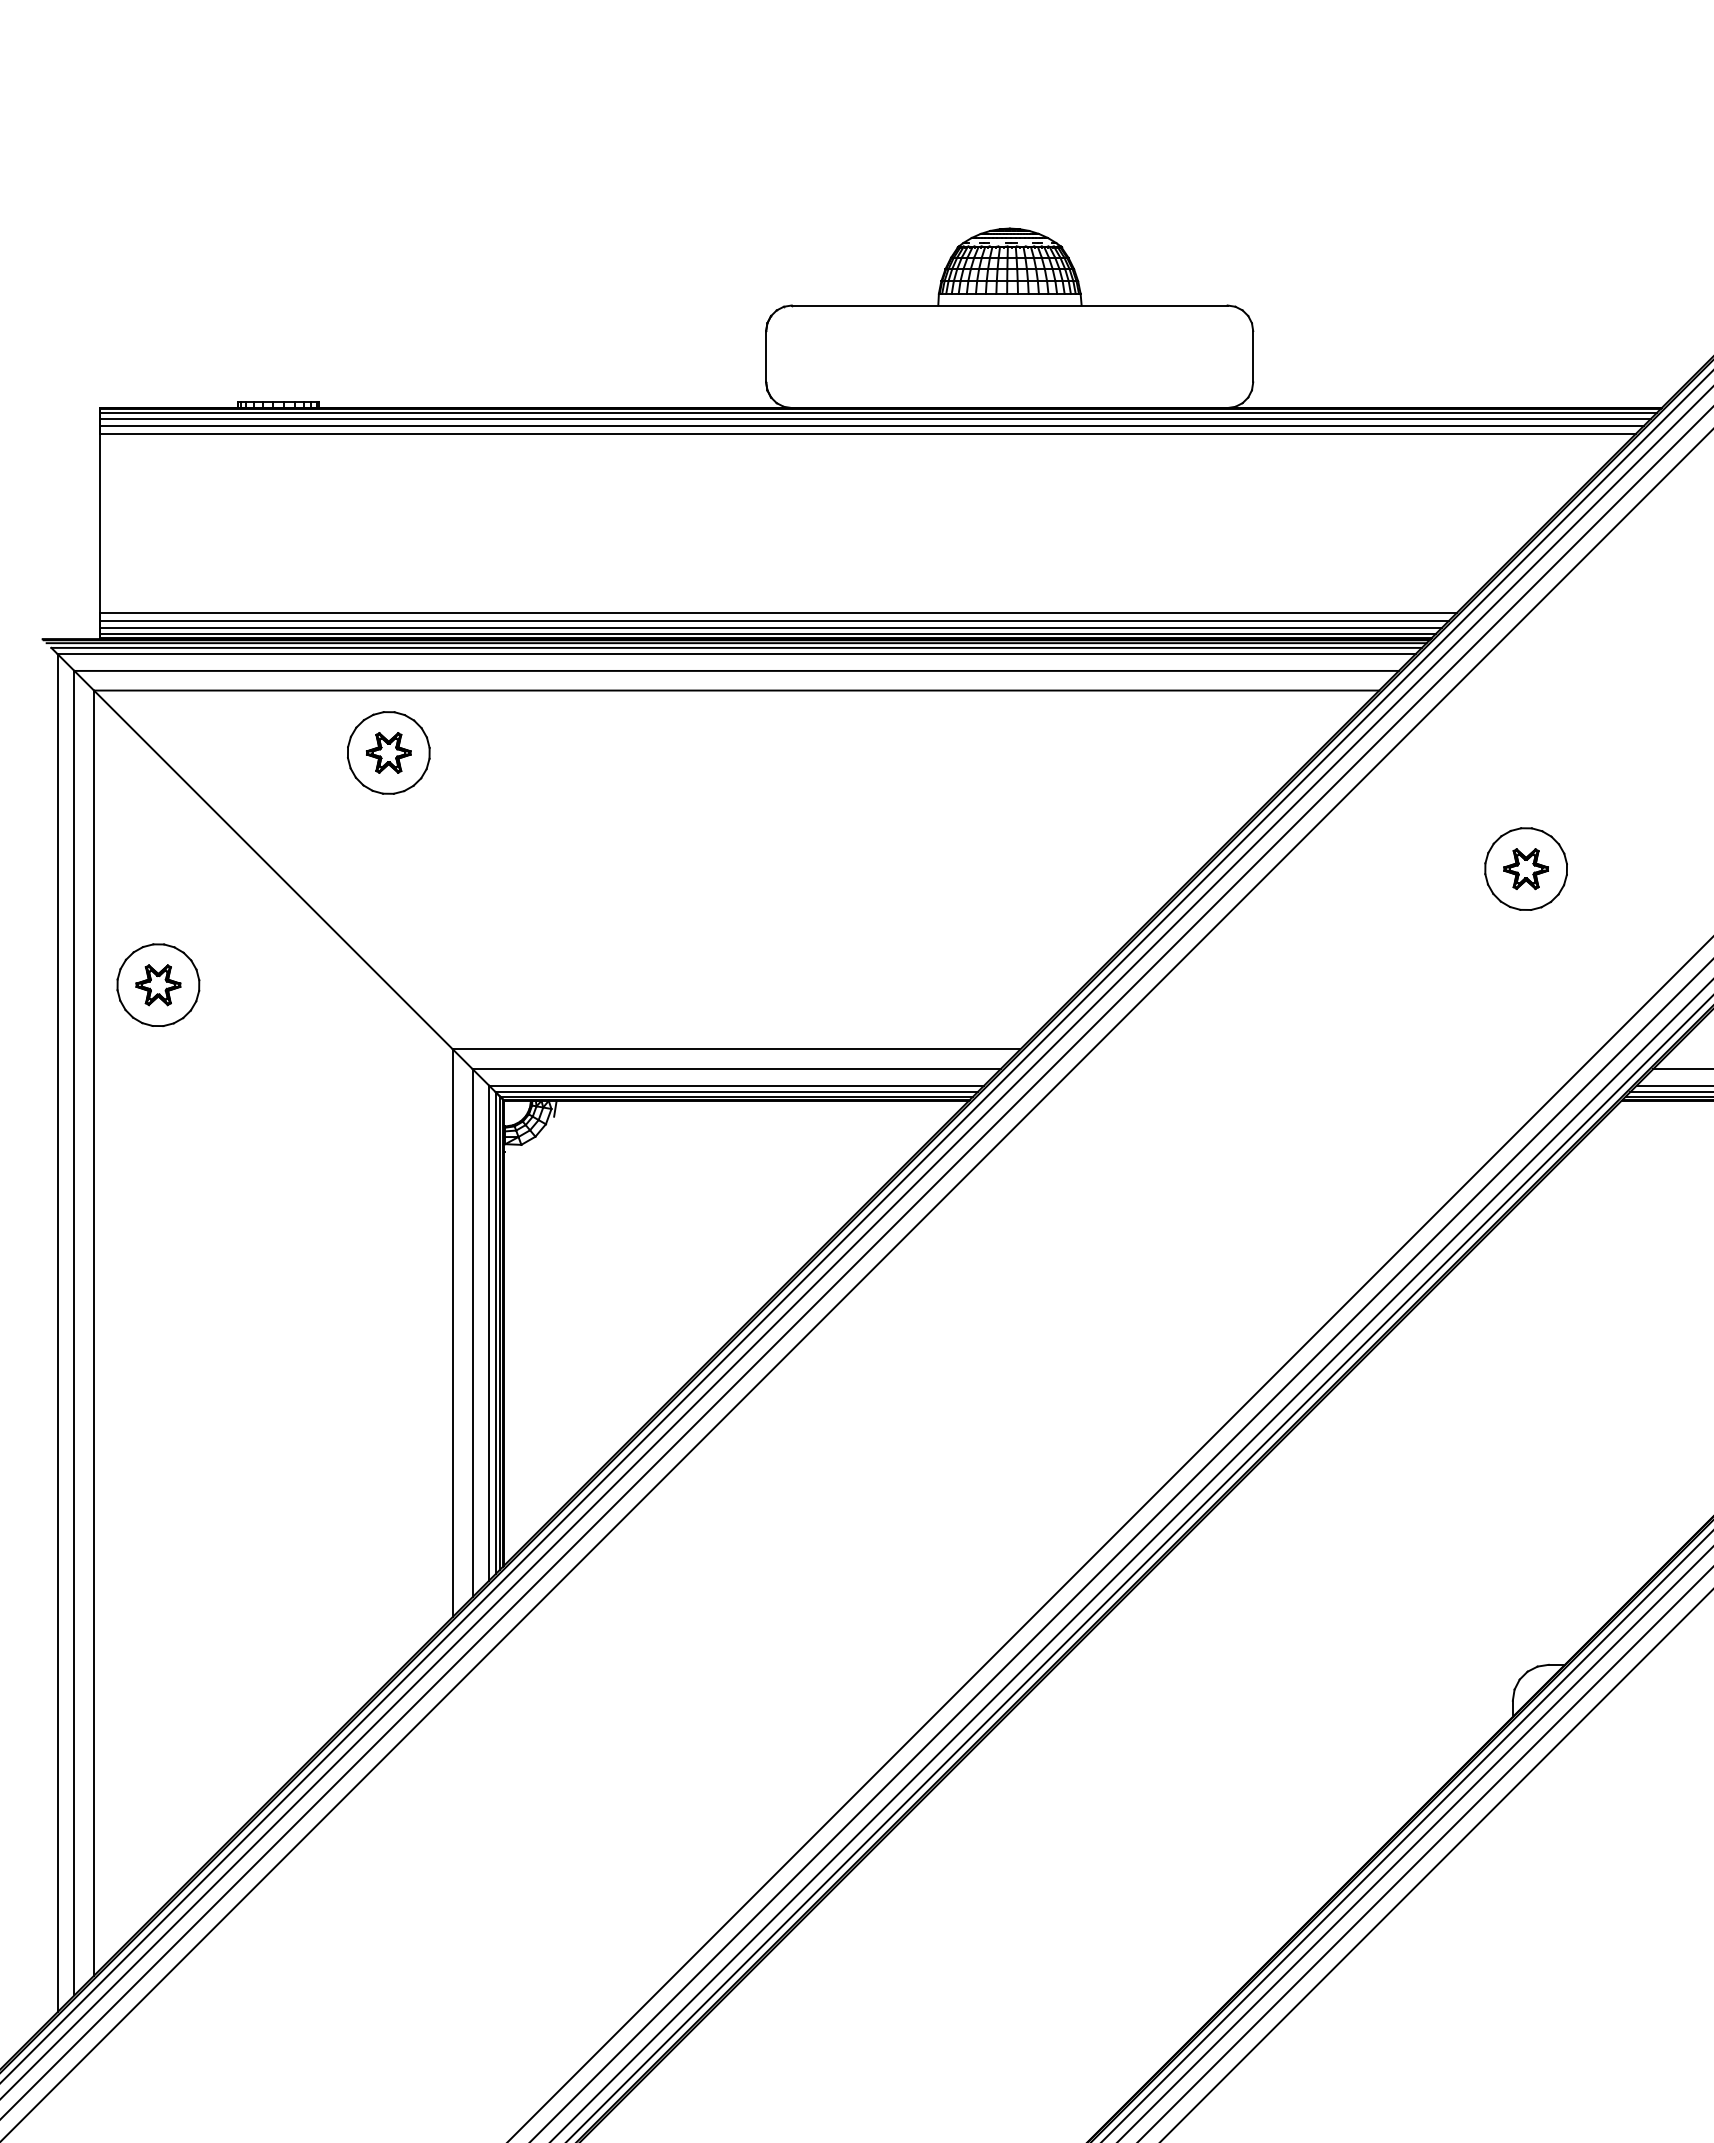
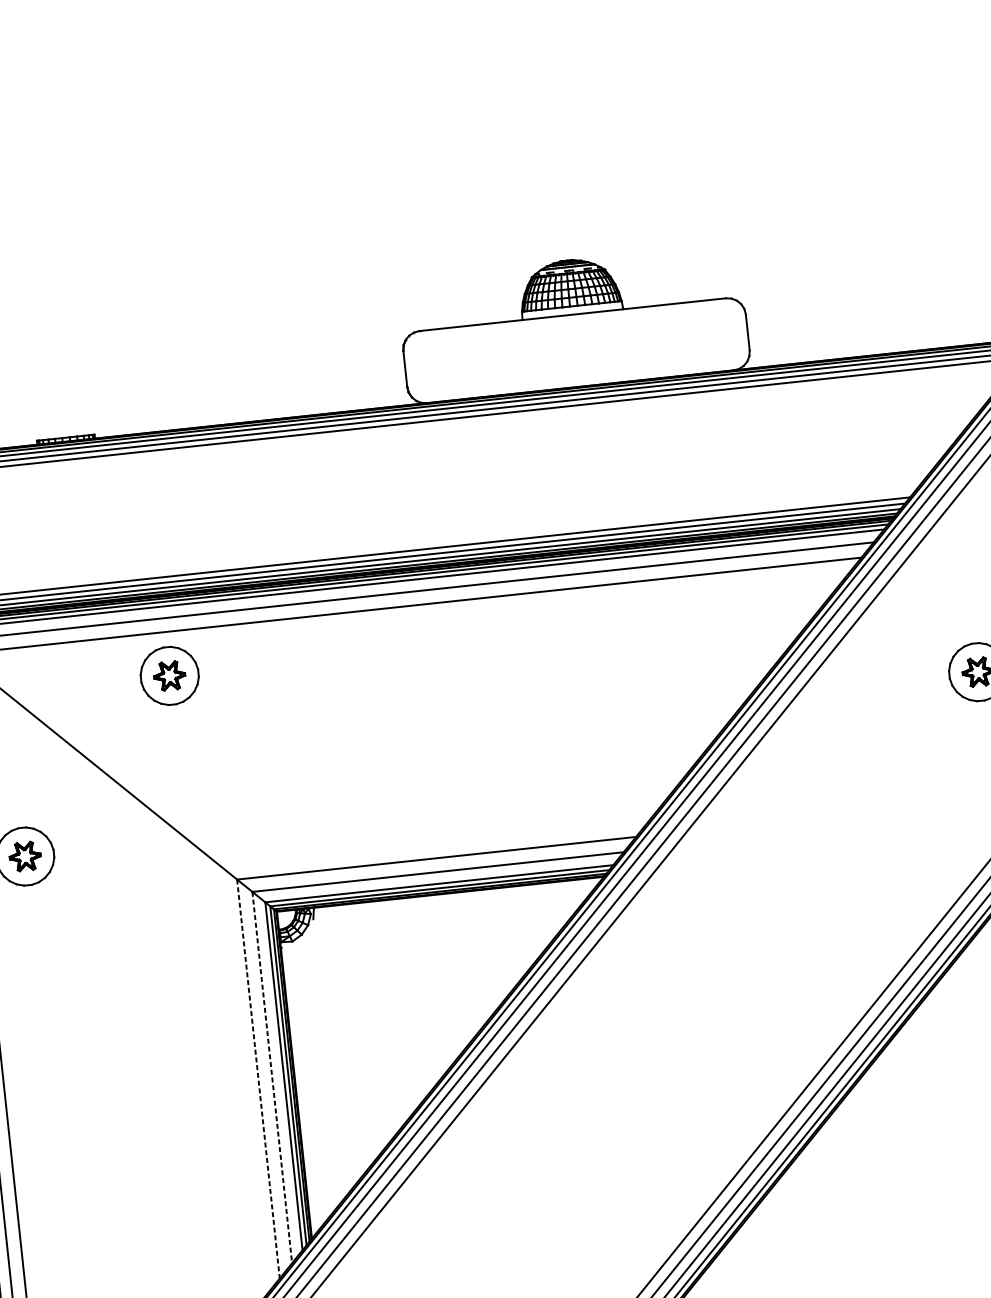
line: (452, 1333) -> (258, 1079), solid -> dashed
line: (472, 1333) -> (272, 1077), solid -> dashed

